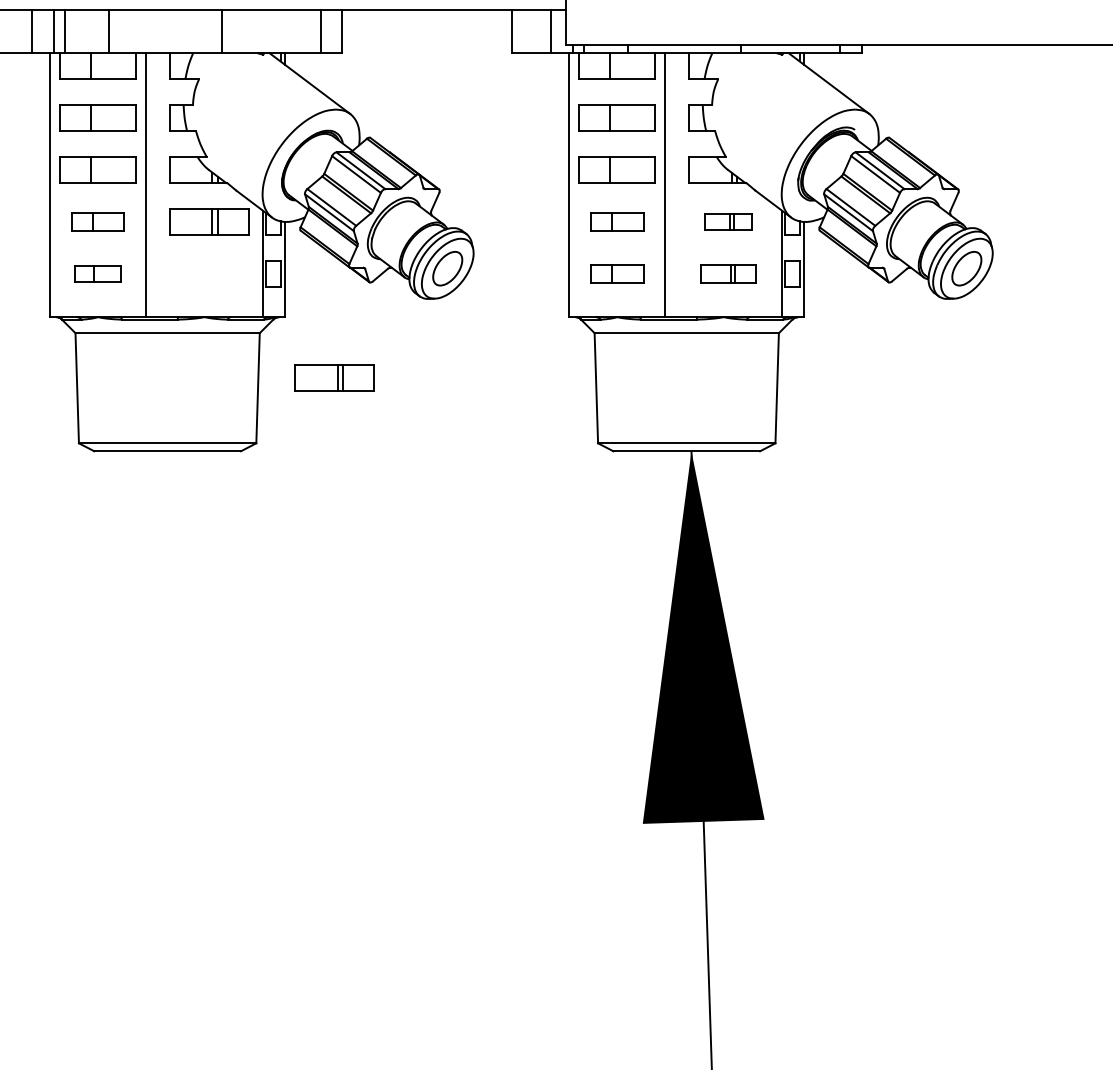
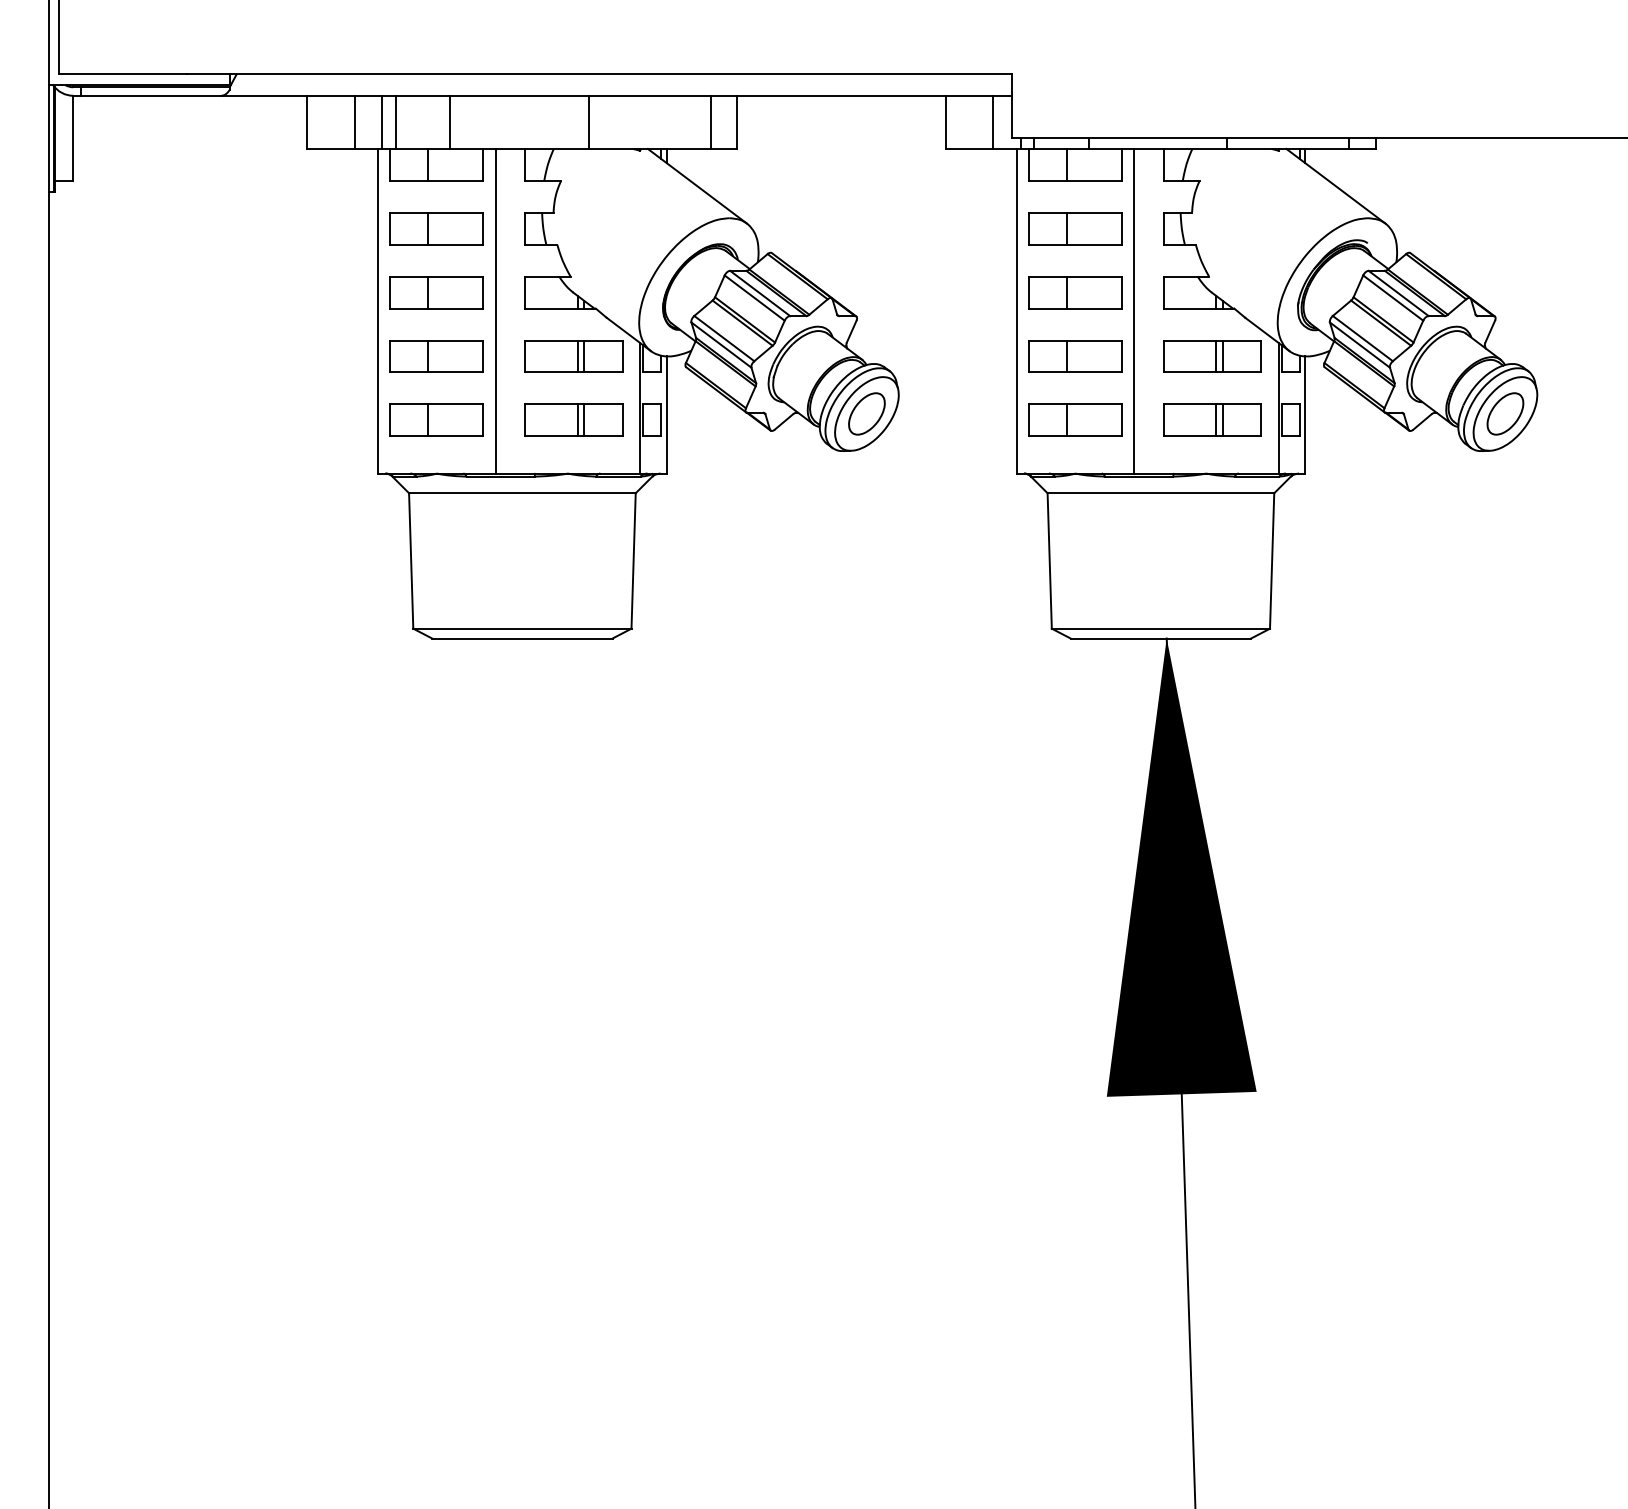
part: (97, 222) -> (436, 356), size x1.43
part: (617, 222) -> (1075, 356), size x1.43
part: (728, 222) -> (1212, 356), size x1.67
part: (97, 273) -> (436, 419), size x1.67
part: (617, 273) -> (1075, 419), size x1.43
part: (728, 273) -> (1212, 419), size x1.43
part: (334, 377) -> (573, 419), moved

